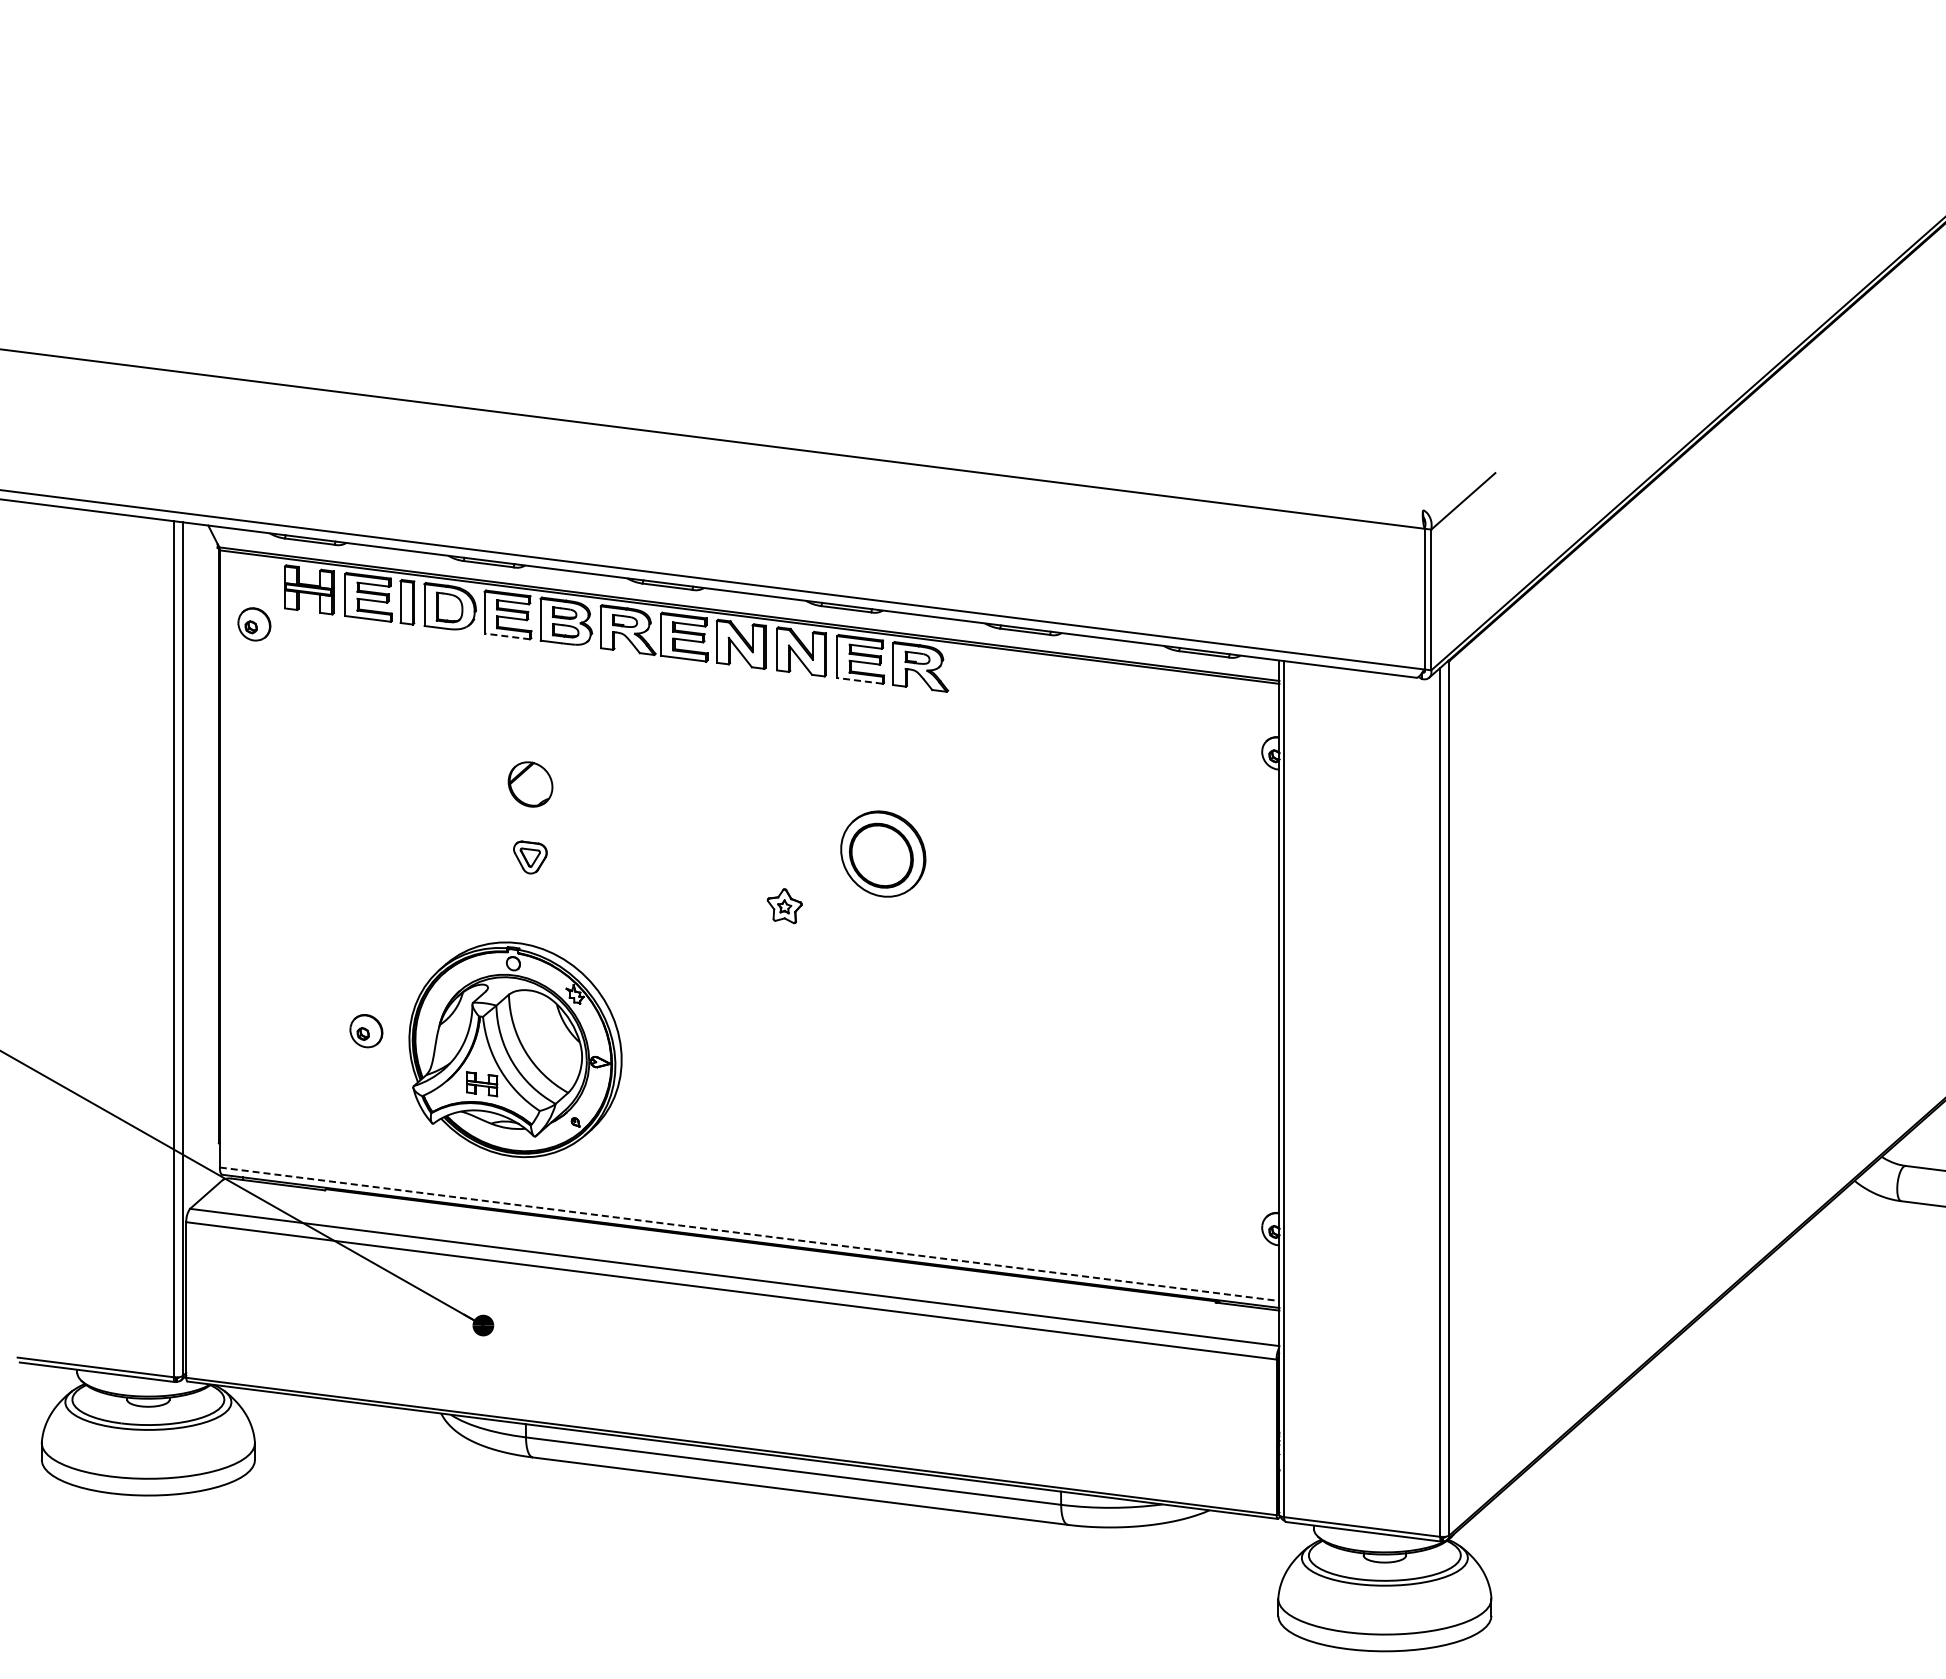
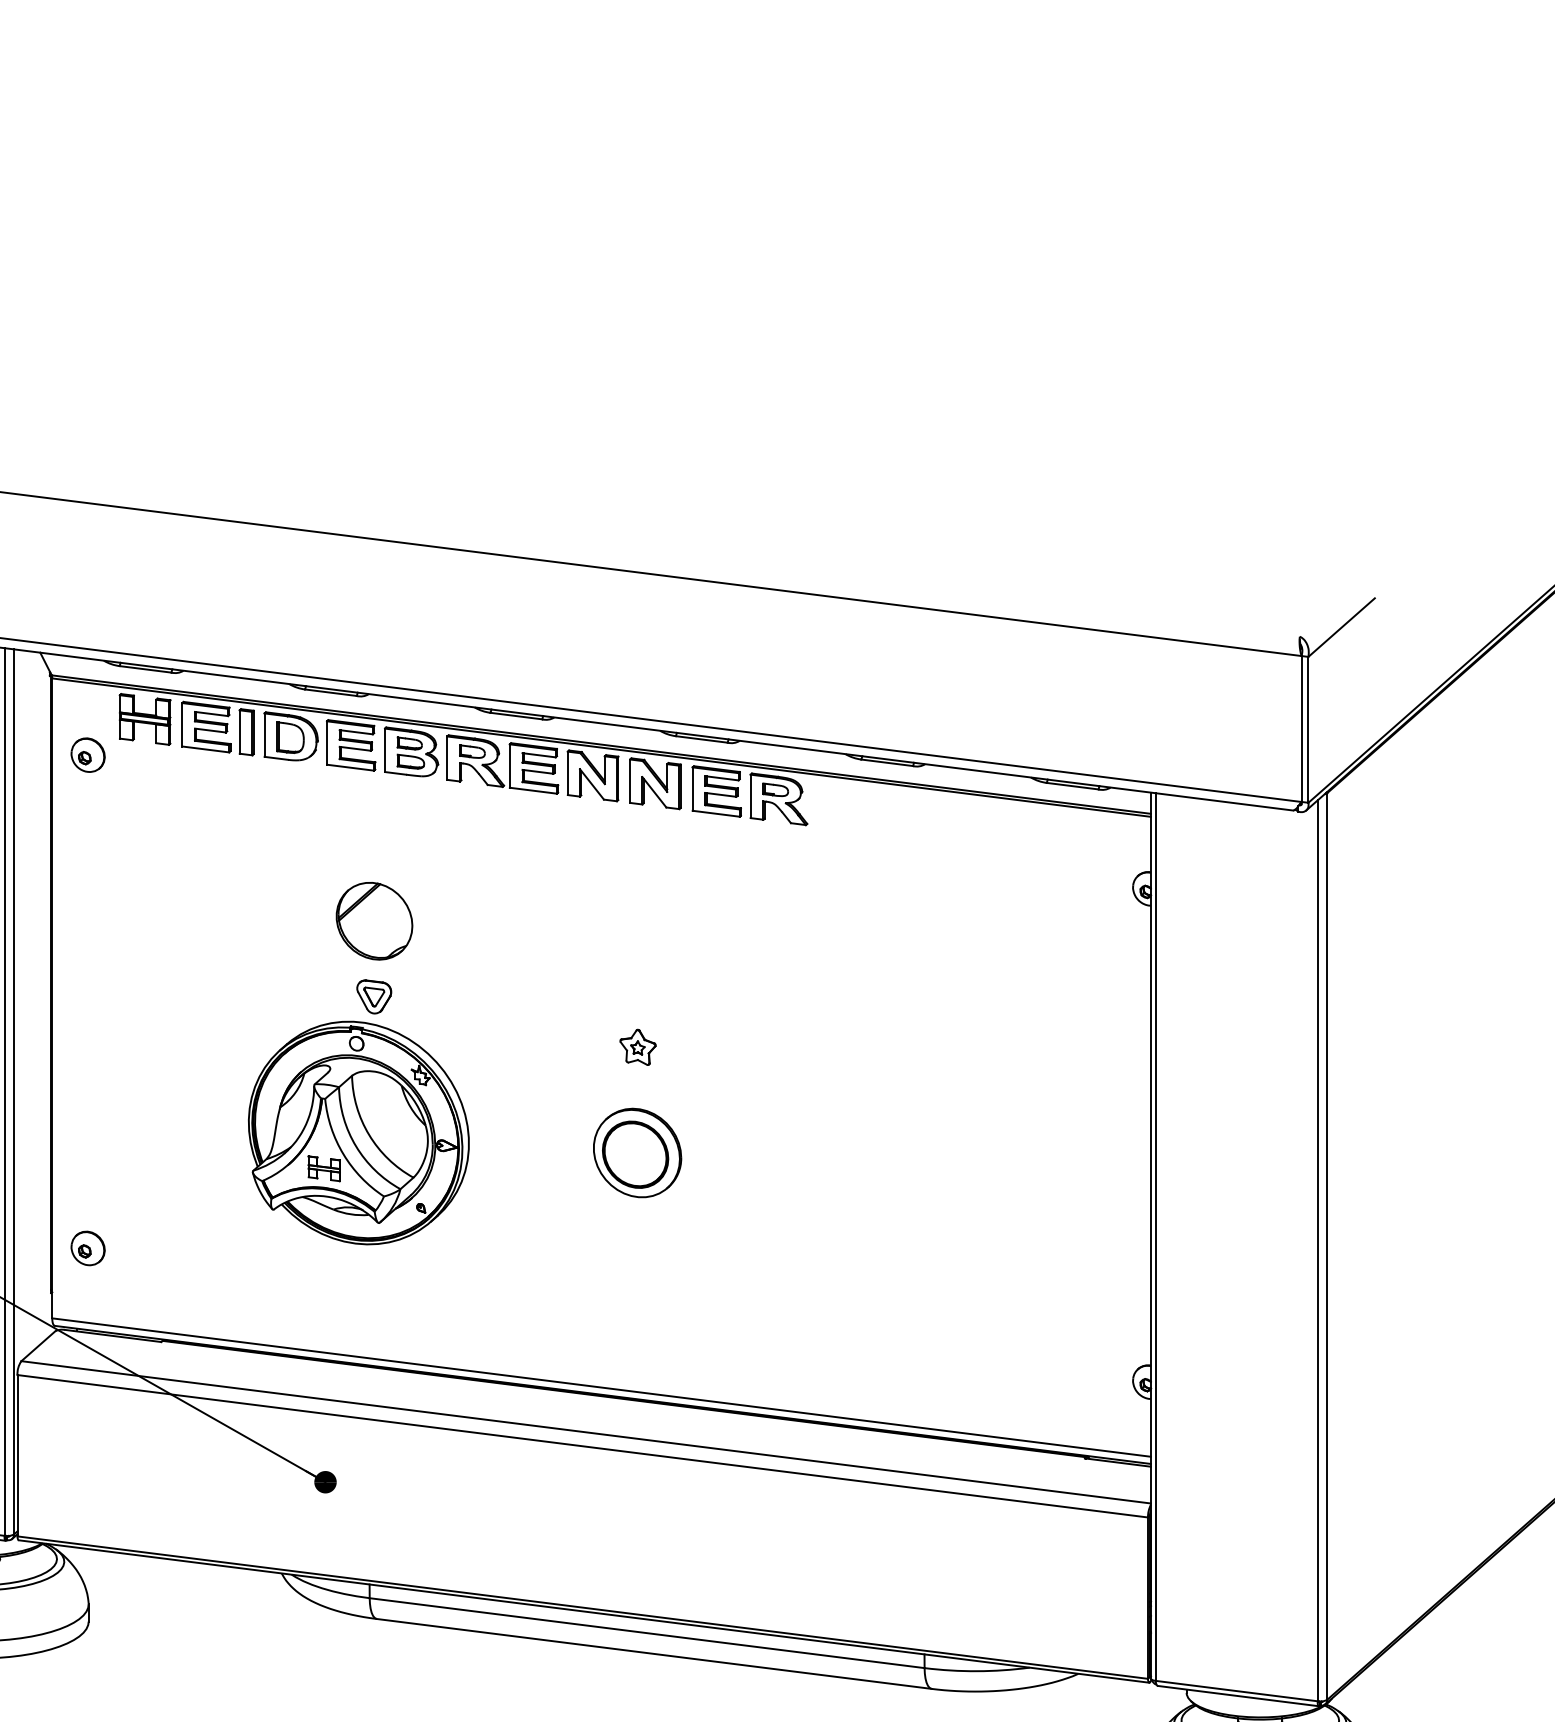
line: (507, 636) -> (350, 767), dashed -> solid
line: (860, 680) -> (716, 813), dashed -> solid
part: (530, 784) -> (374, 921), size x1.67
part: (883, 853) -> (637, 1152), moved
part: (366, 1031) -> (88, 1248), moved
part: (515, 1049) -> (358, 1132), moved
line: (749, 1234) -> (601, 1387), dashed -> solid

